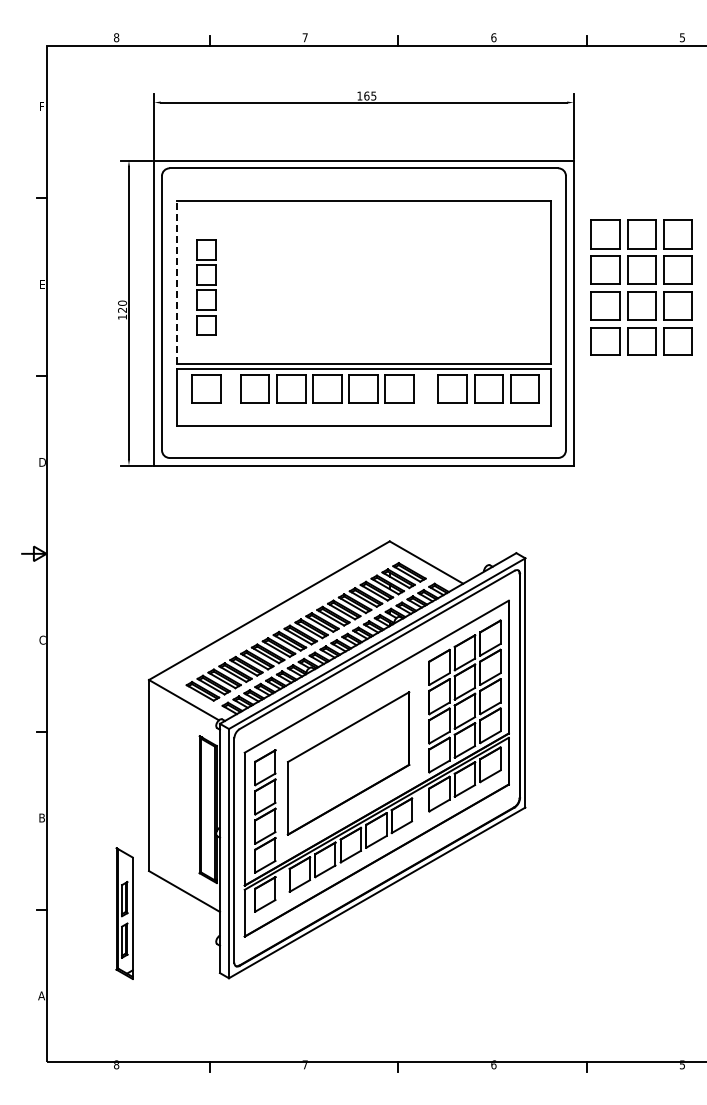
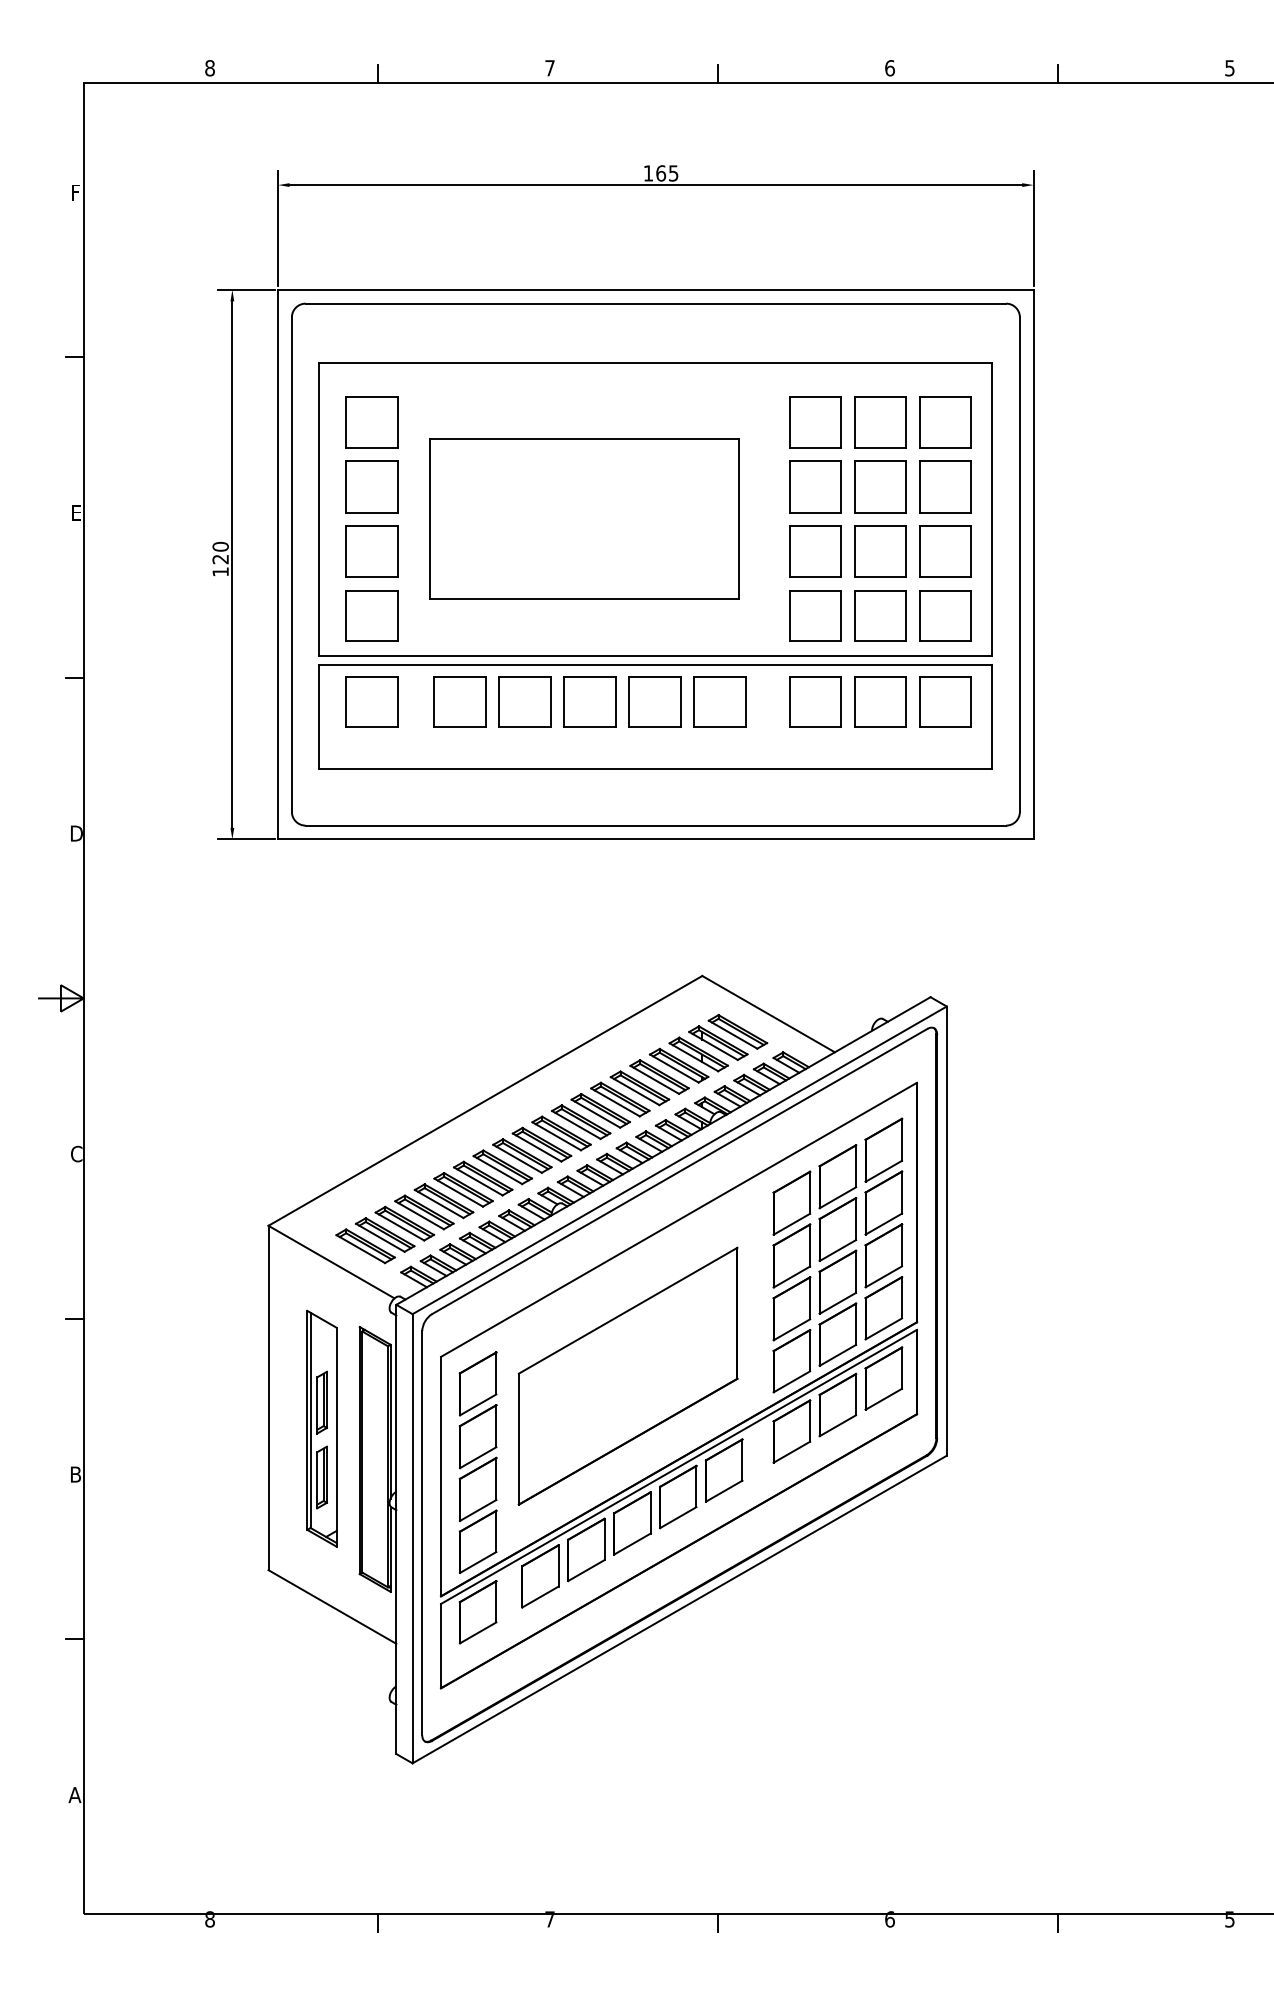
line: (177, 282) -> (319, 509), dashed -> solid
part: (206, 287) -> (372, 518), size x1.43
part: (323, 287) -> (582, 518), added
part: (641, 287) -> (880, 518), moved
part: (124, 913) -> (321, 1428), moved

